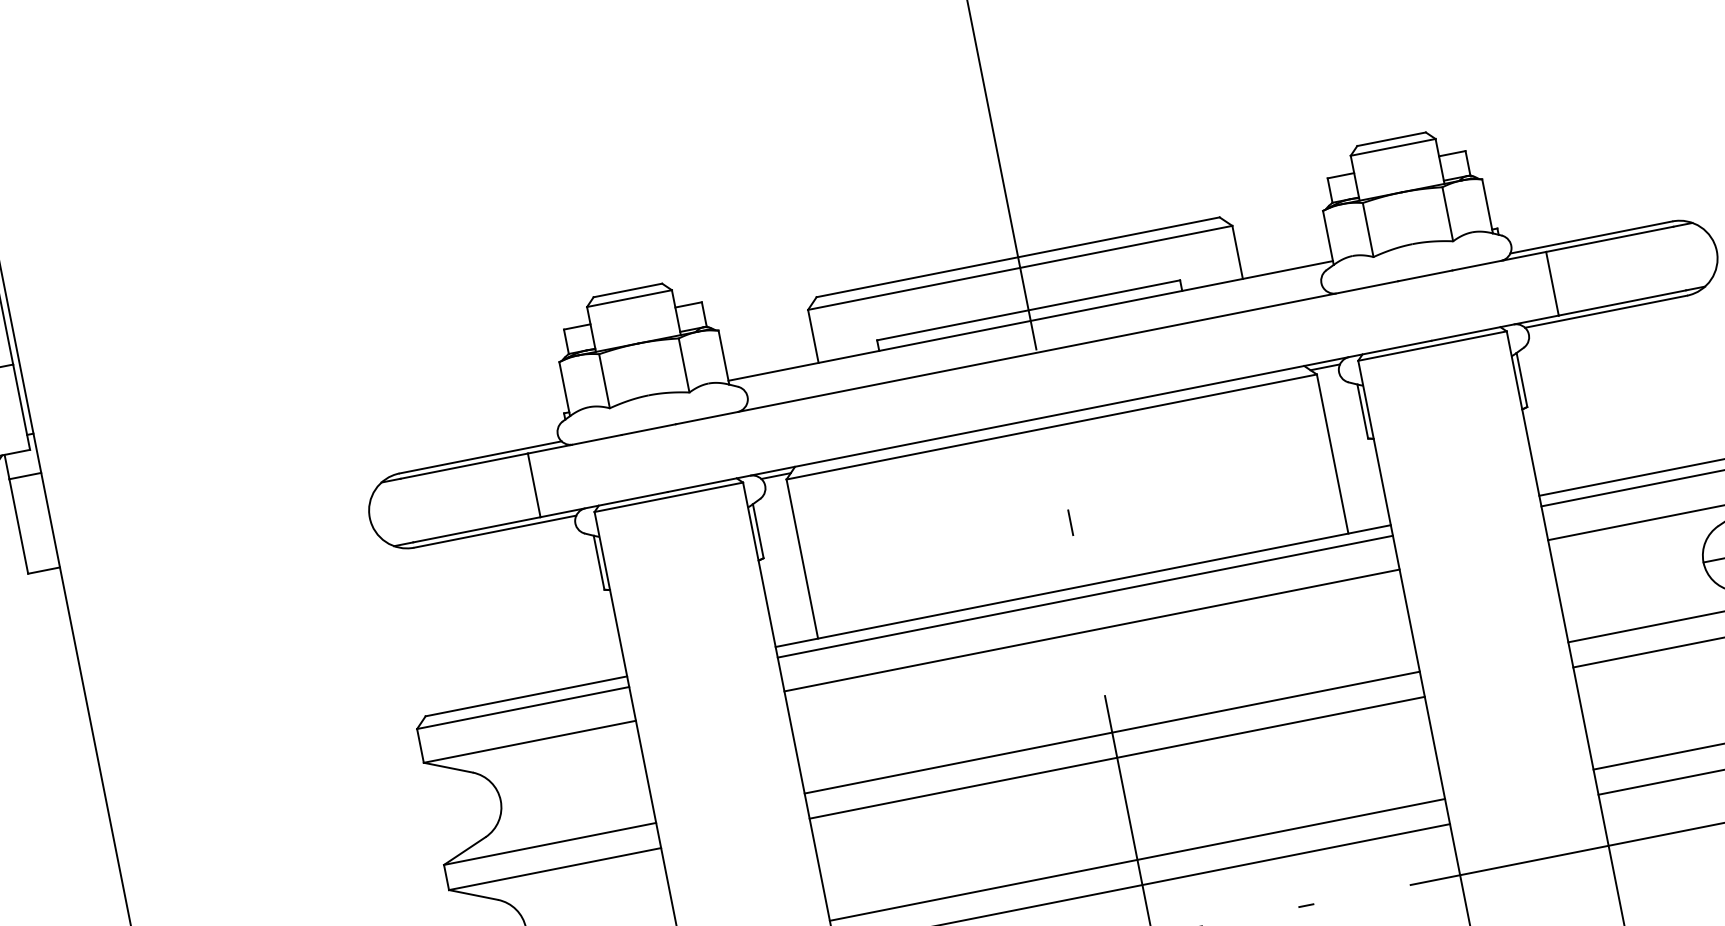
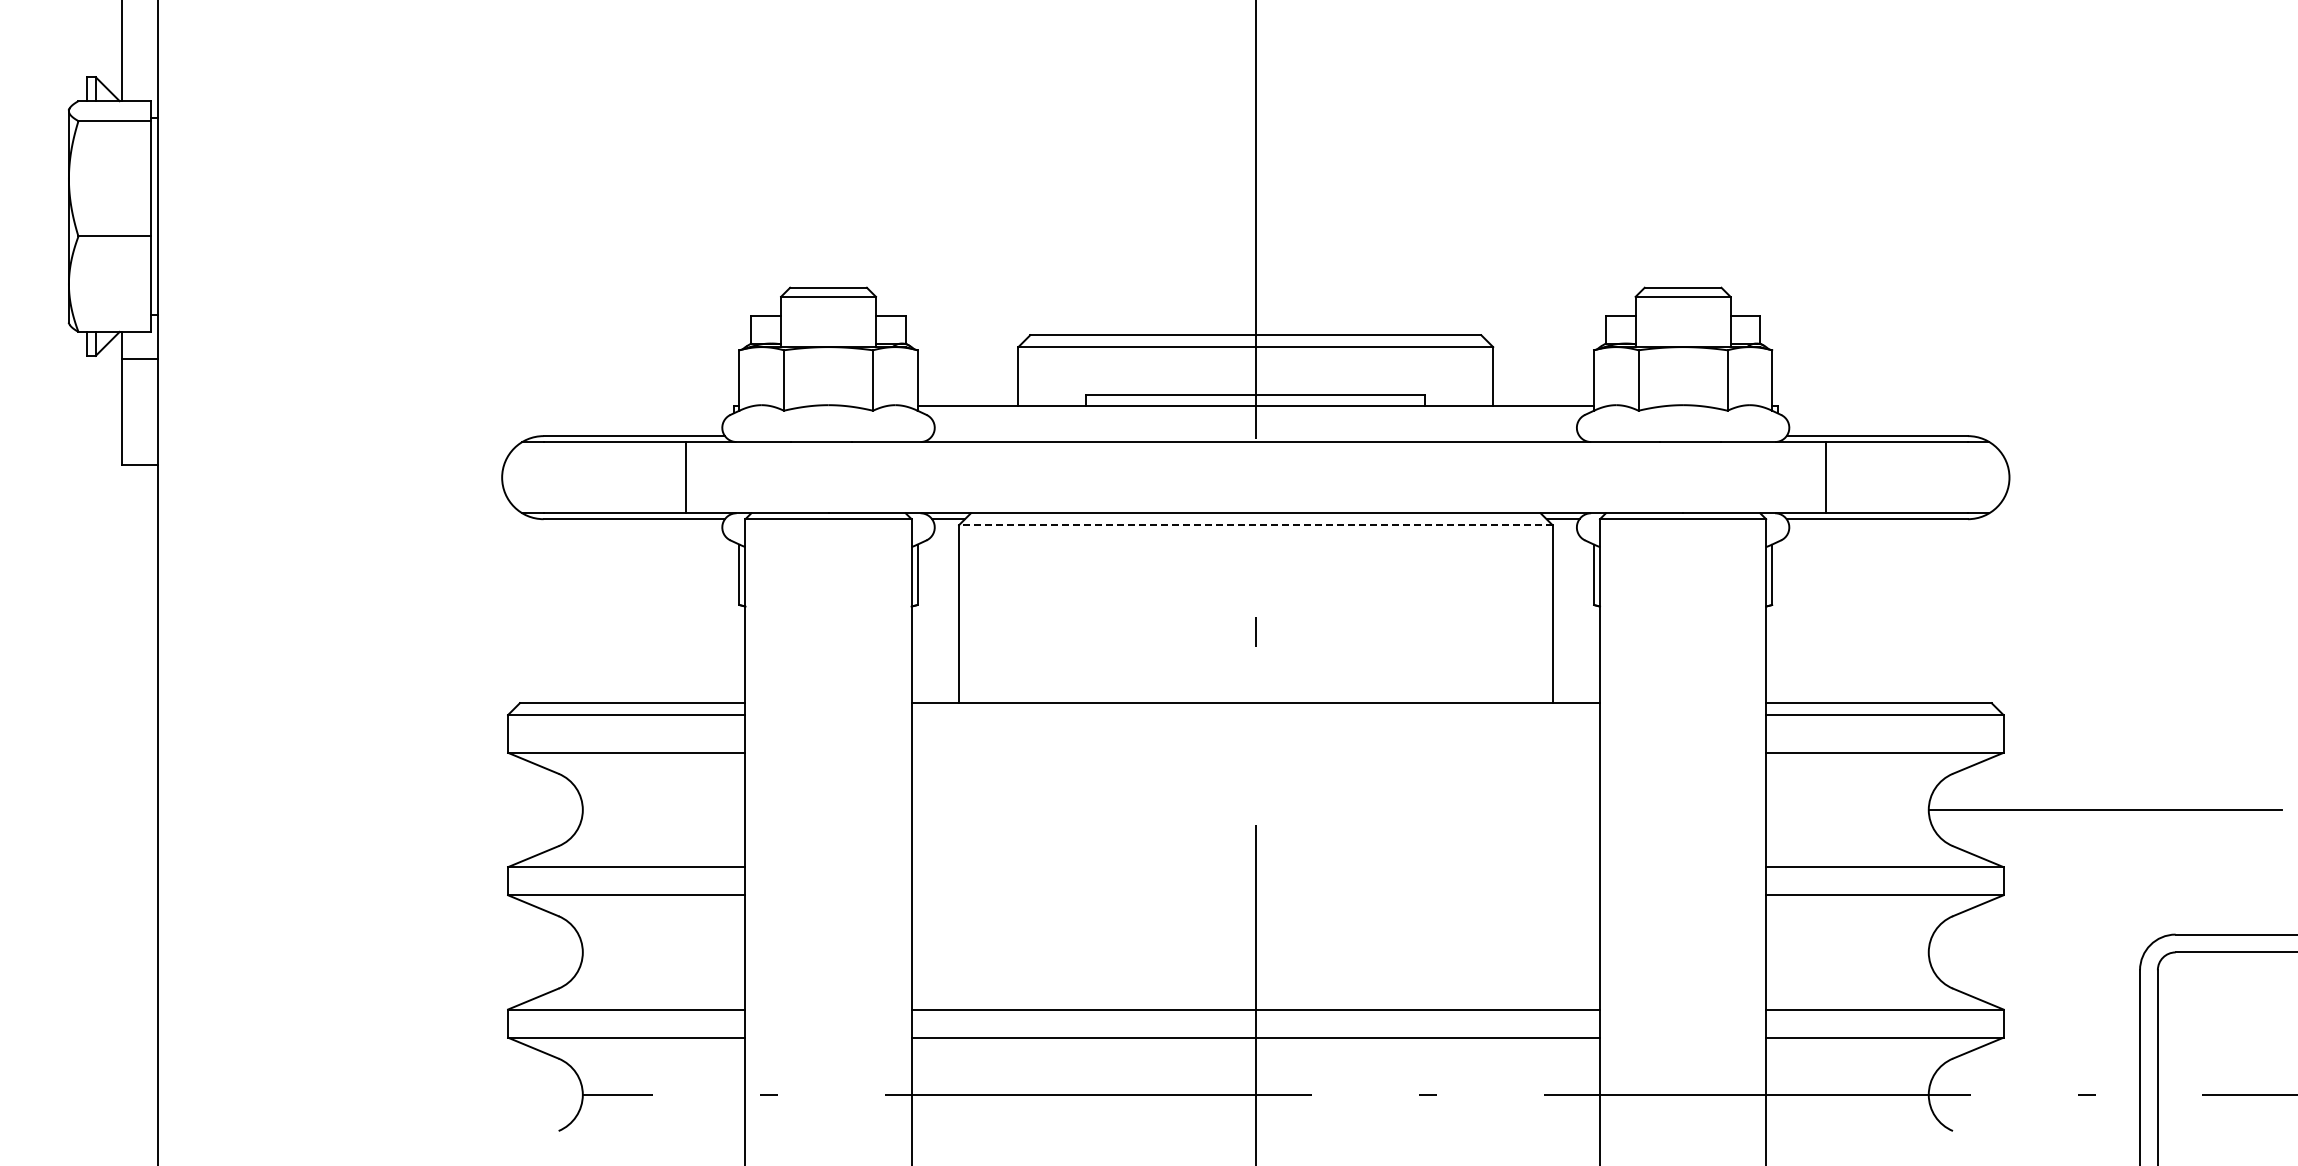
line: (1051, 427) -> (1255, 525), solid -> dashed
line: (1085, 597) -> (1255, 715), removed
line: (1091, 630) -> (1255, 752), removed
line: (1112, 733) -> (1255, 867), removed
line: (1117, 758) -> (1255, 895), removed

